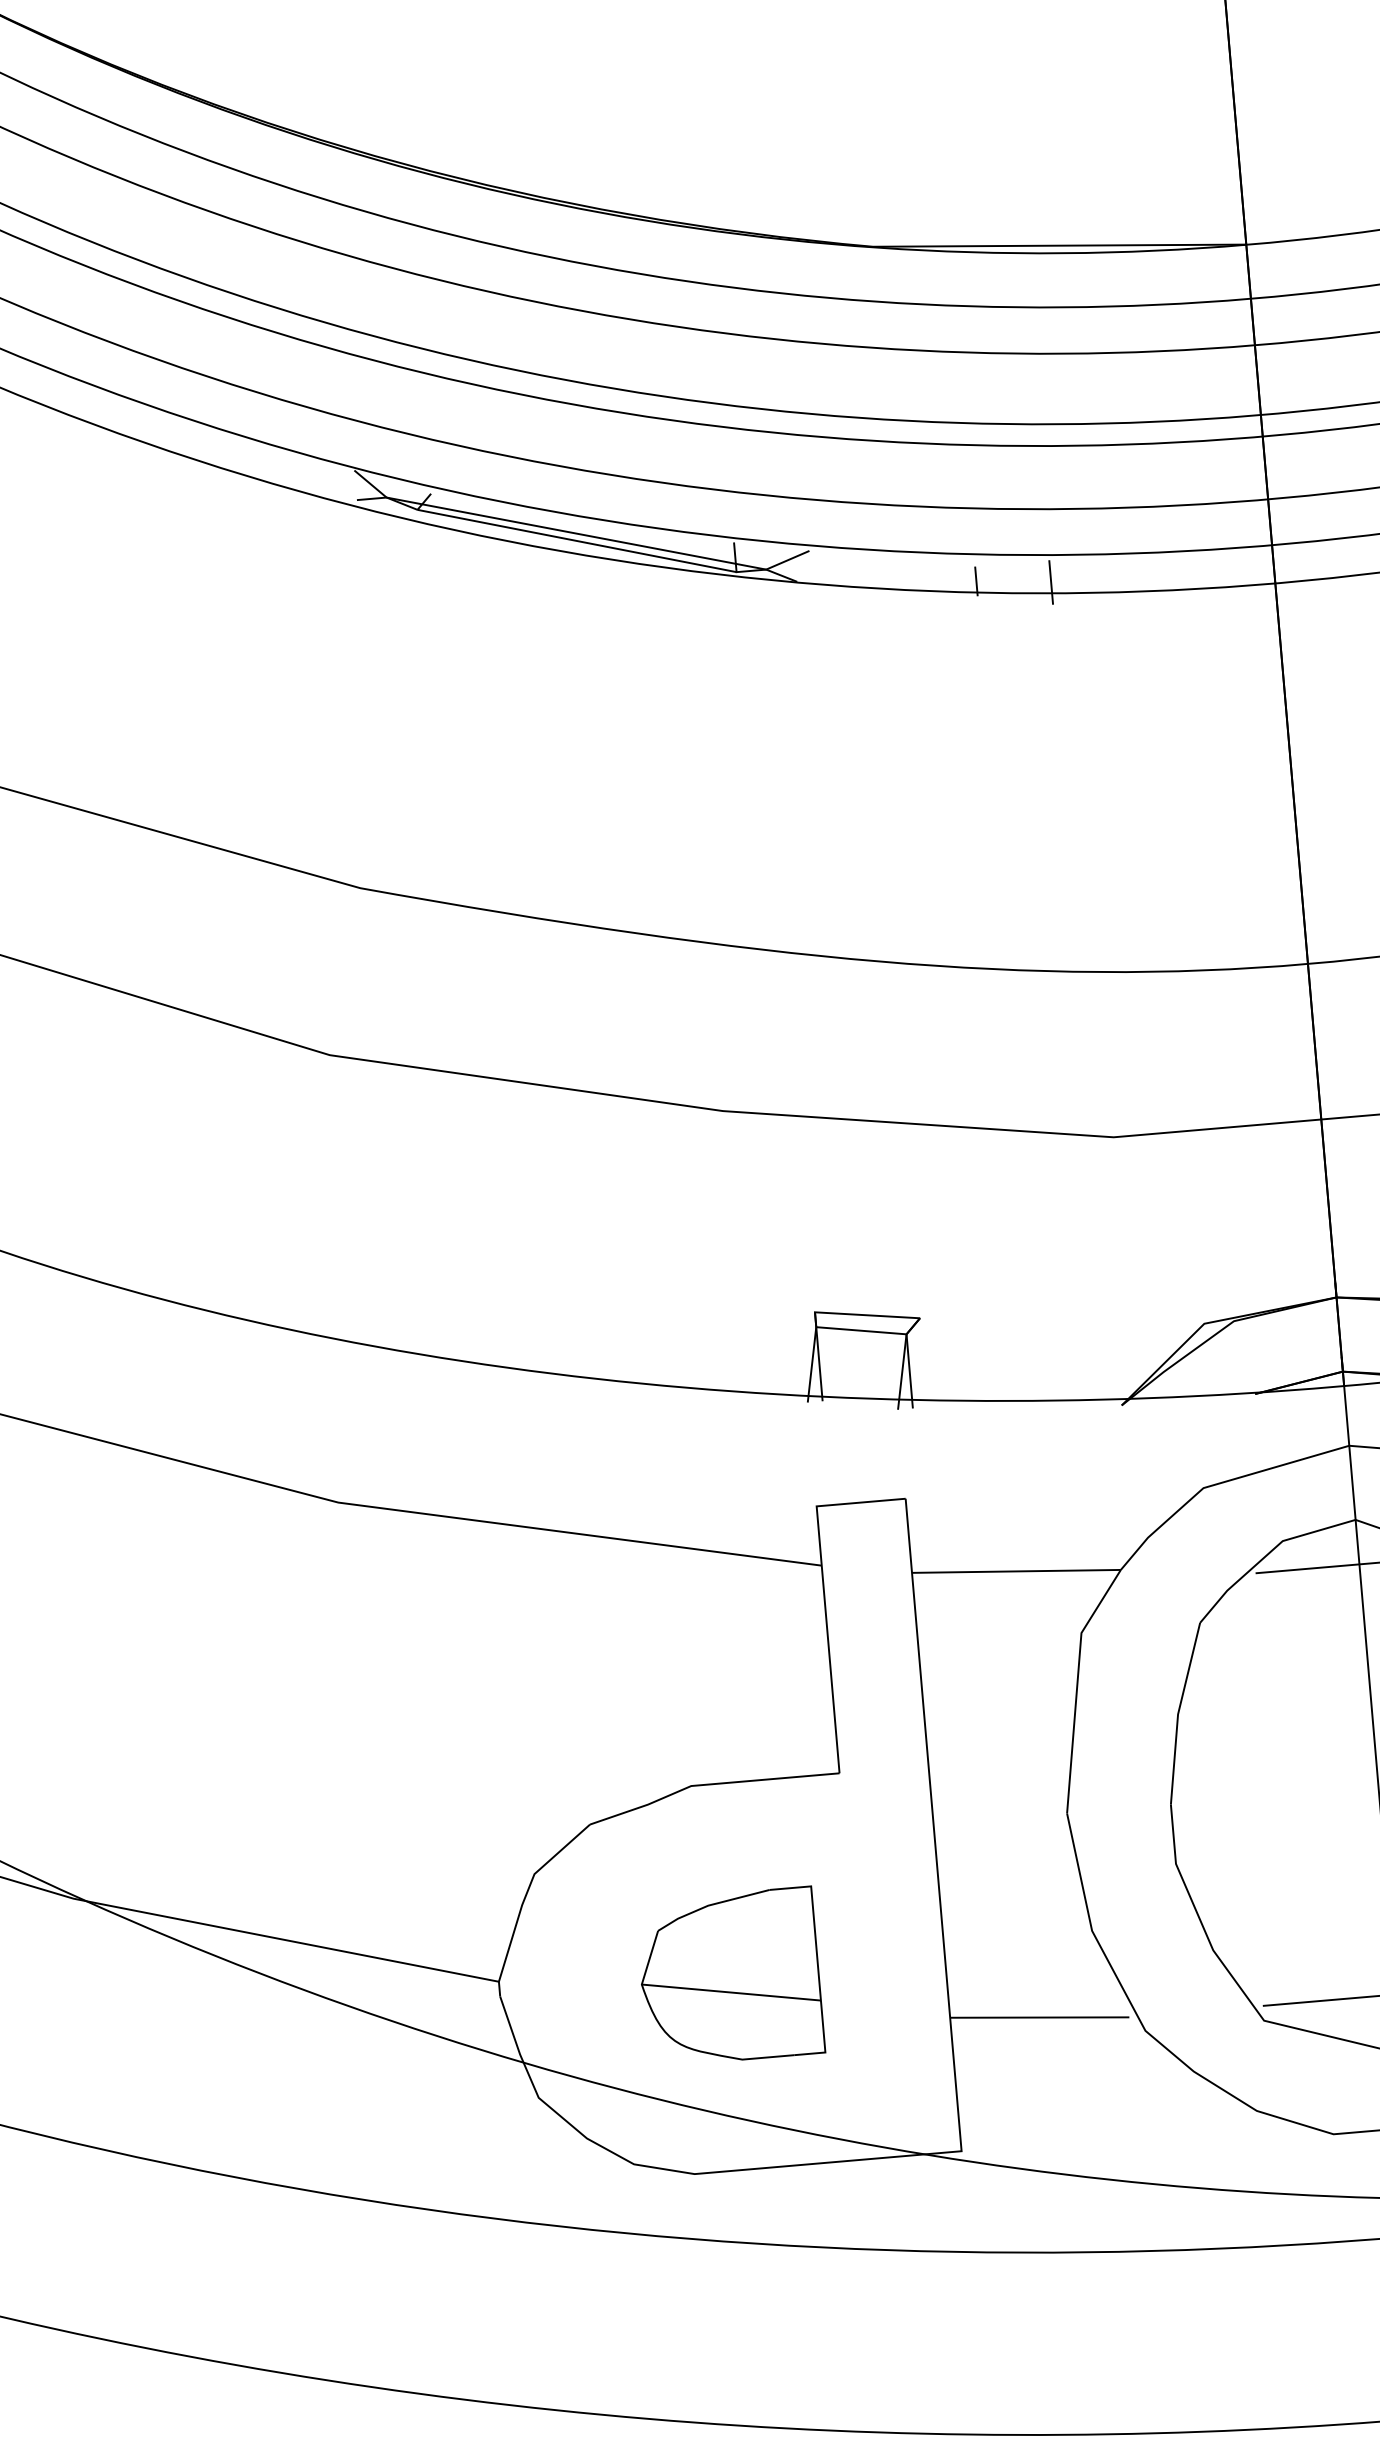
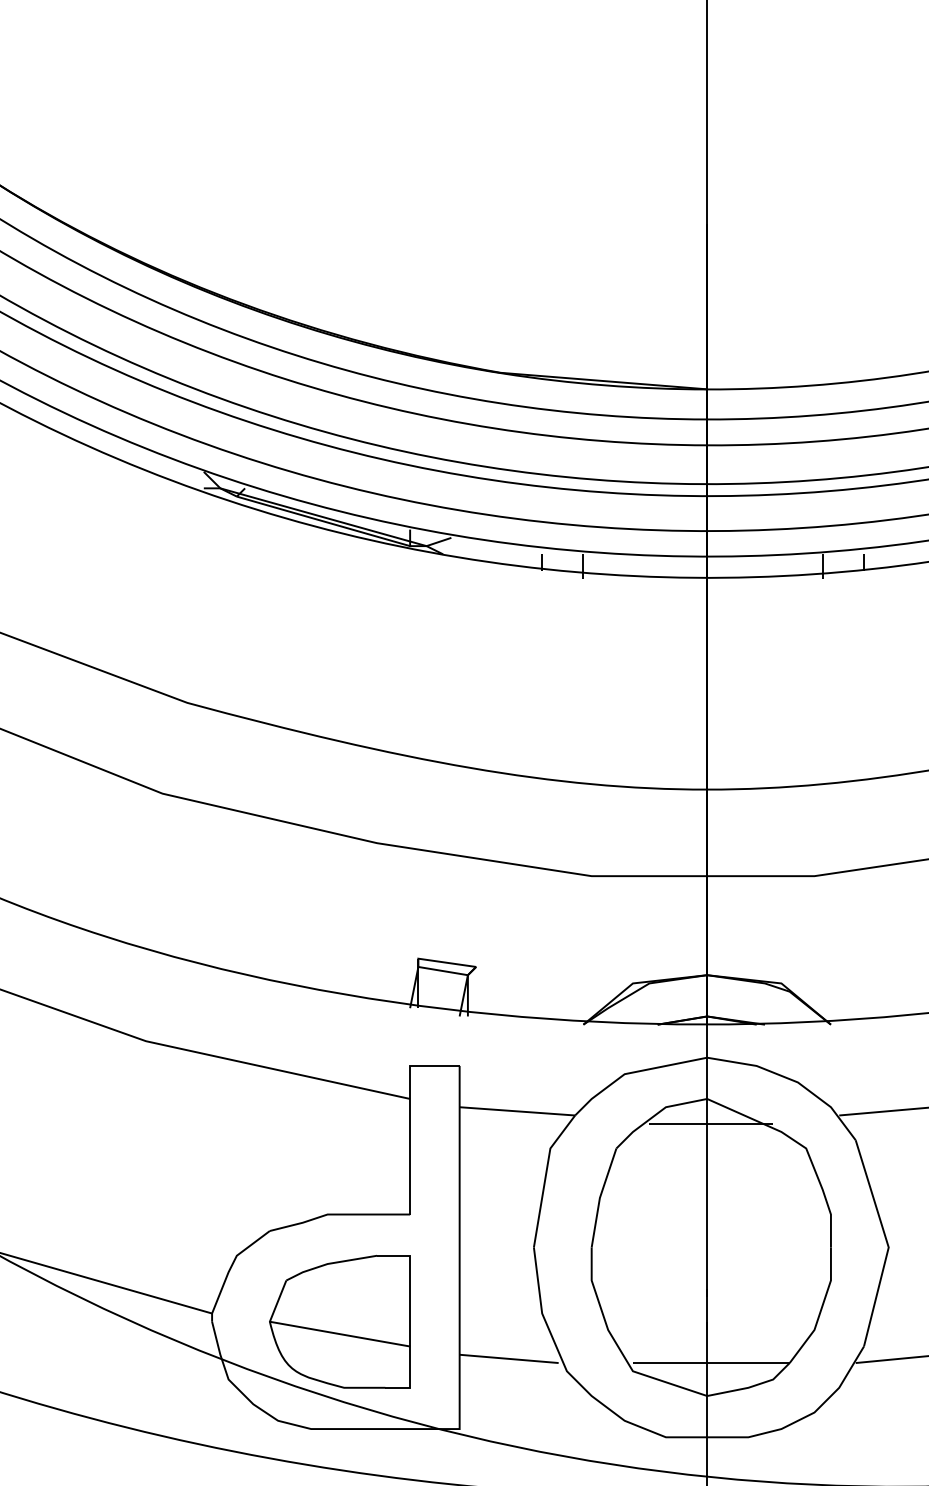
part: (729, 1976) -> (339, 1321), size x1.43

